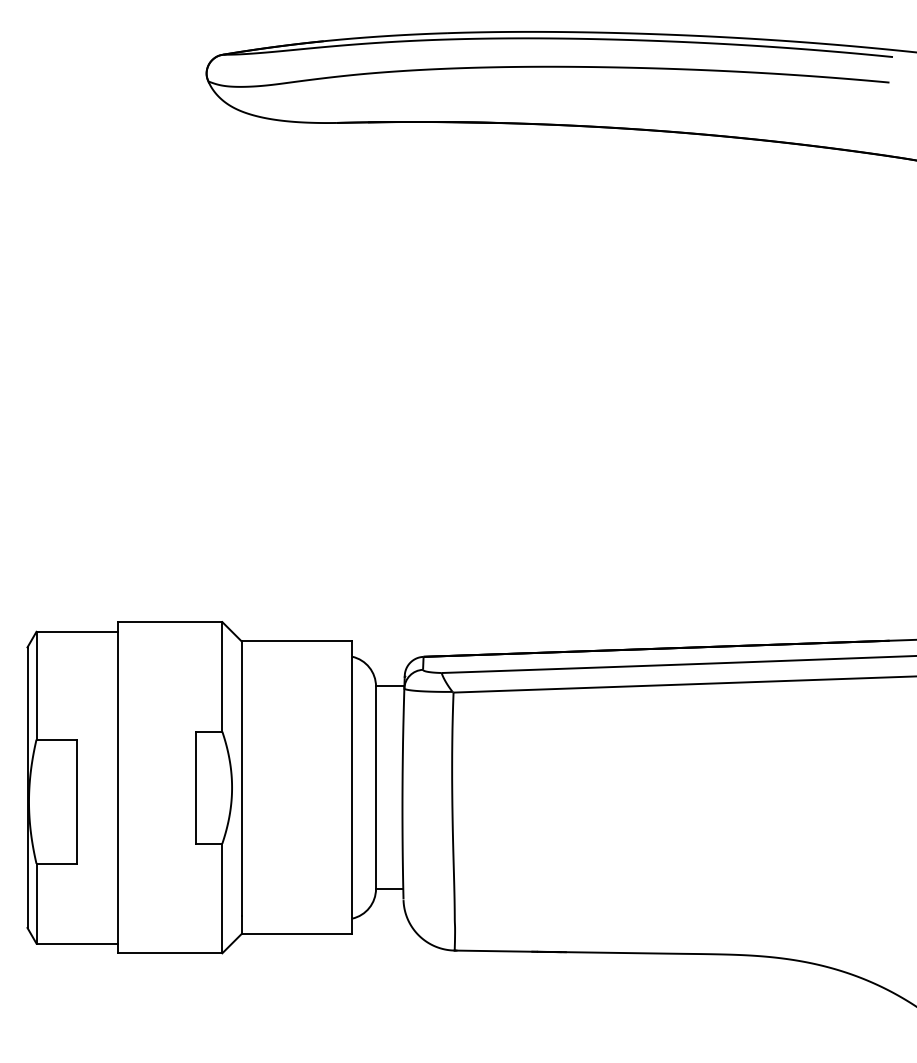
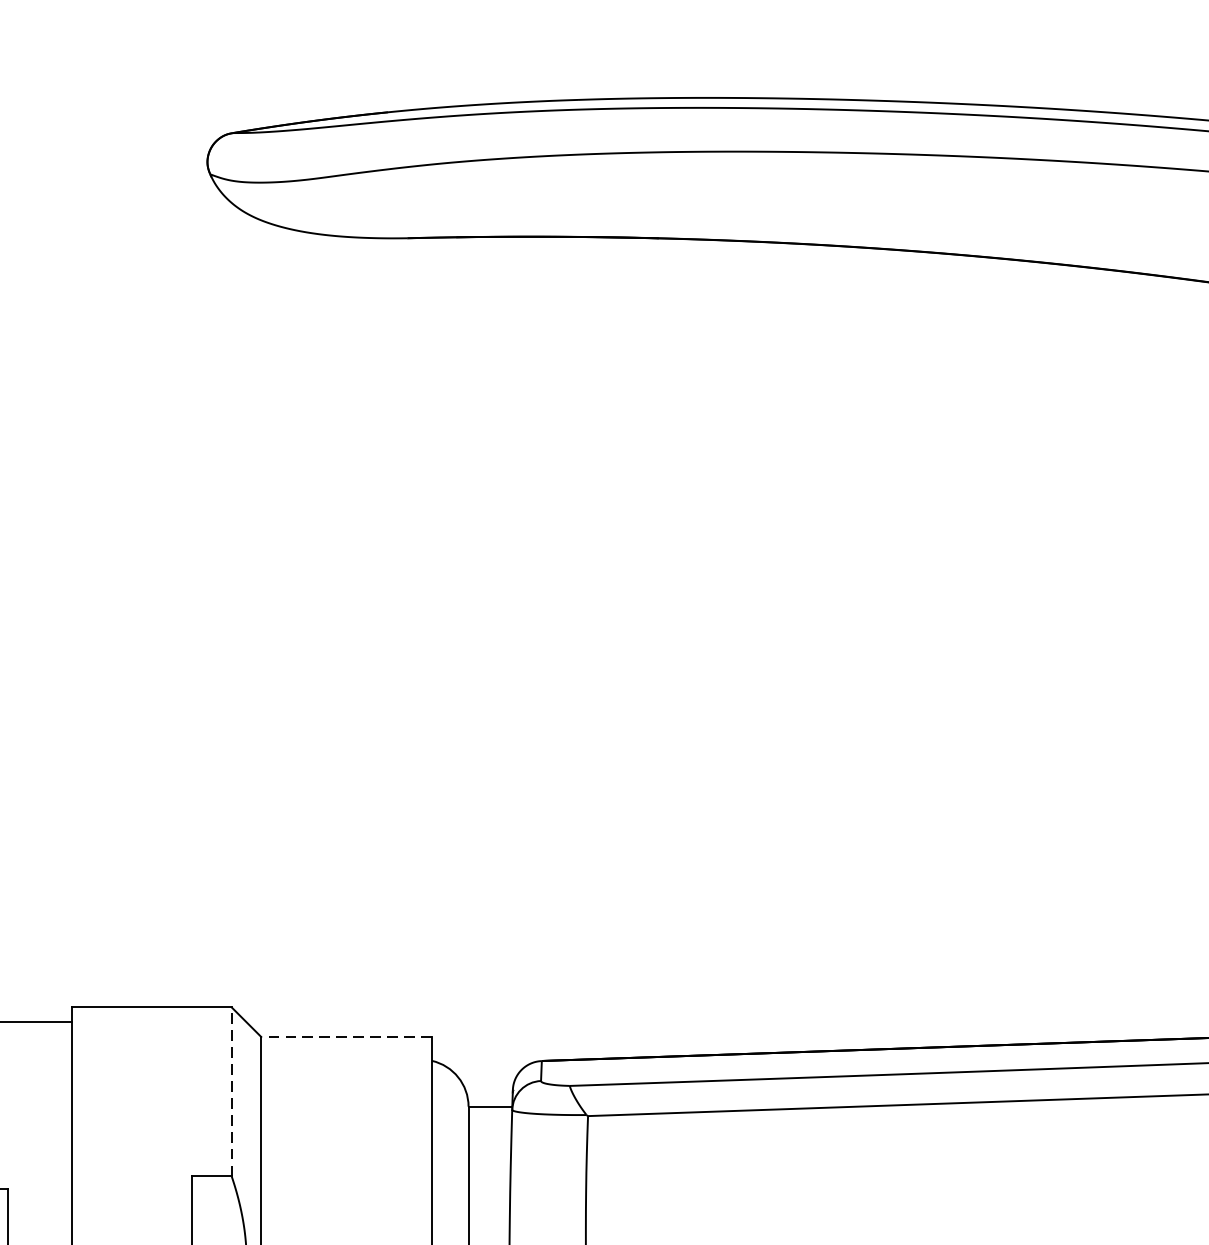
line: (296, 641) -> (345, 1037), solid -> dashed
line: (222, 676) -> (231, 1091), solid -> dashed

